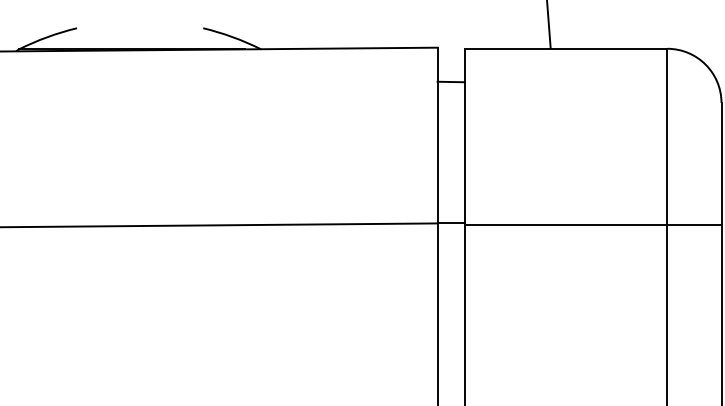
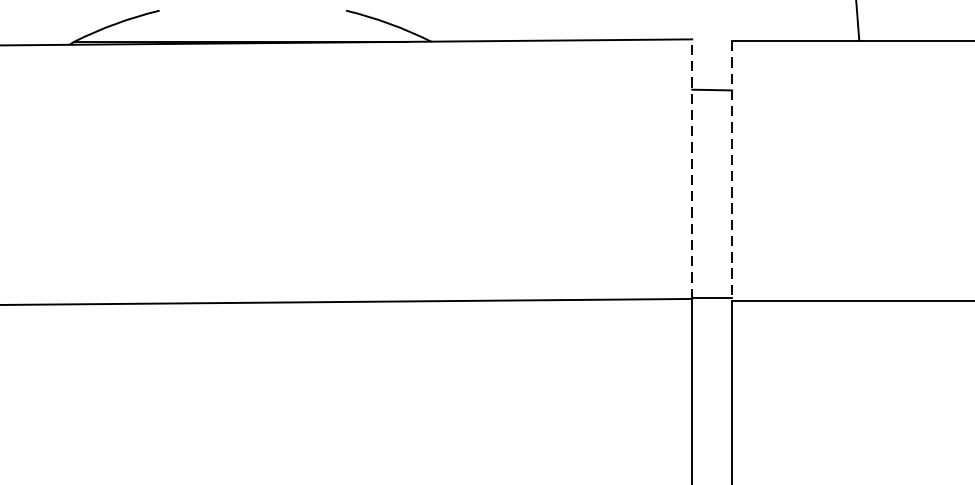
line: (437, 135) -> (692, 169), solid -> dashed
line: (464, 136) -> (731, 170), solid -> dashed

